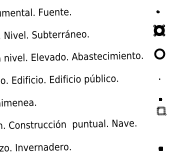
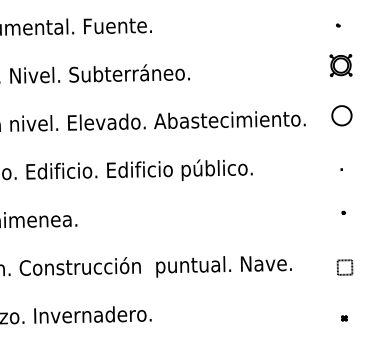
part: (161, 110) -> (345, 266), moved

